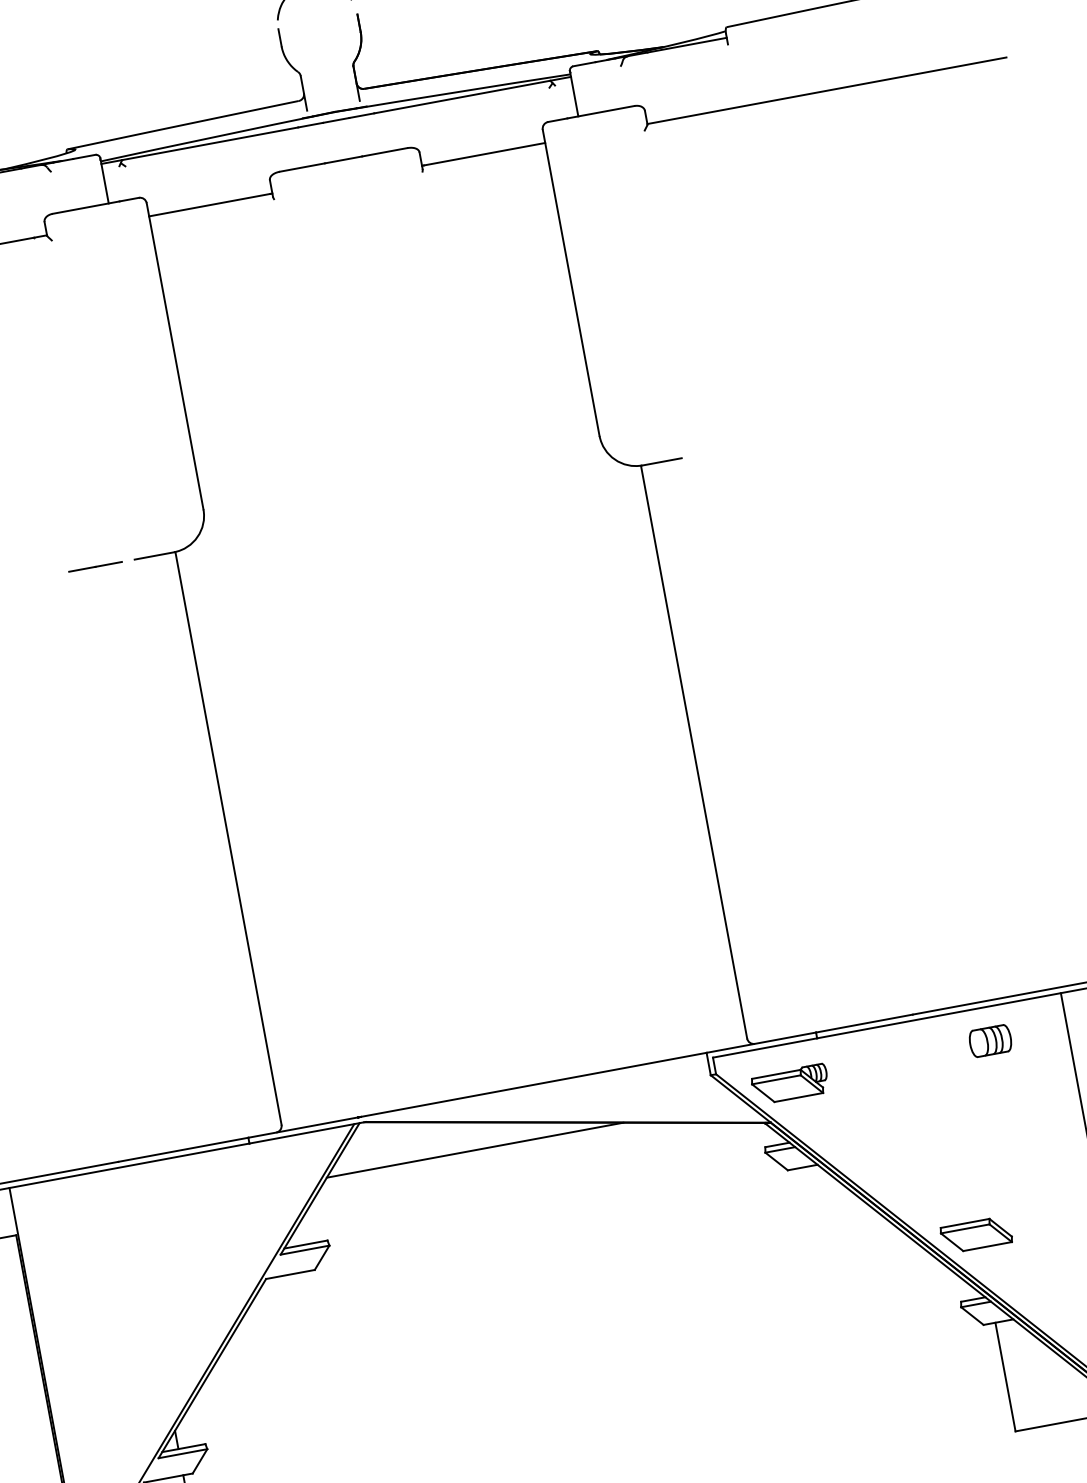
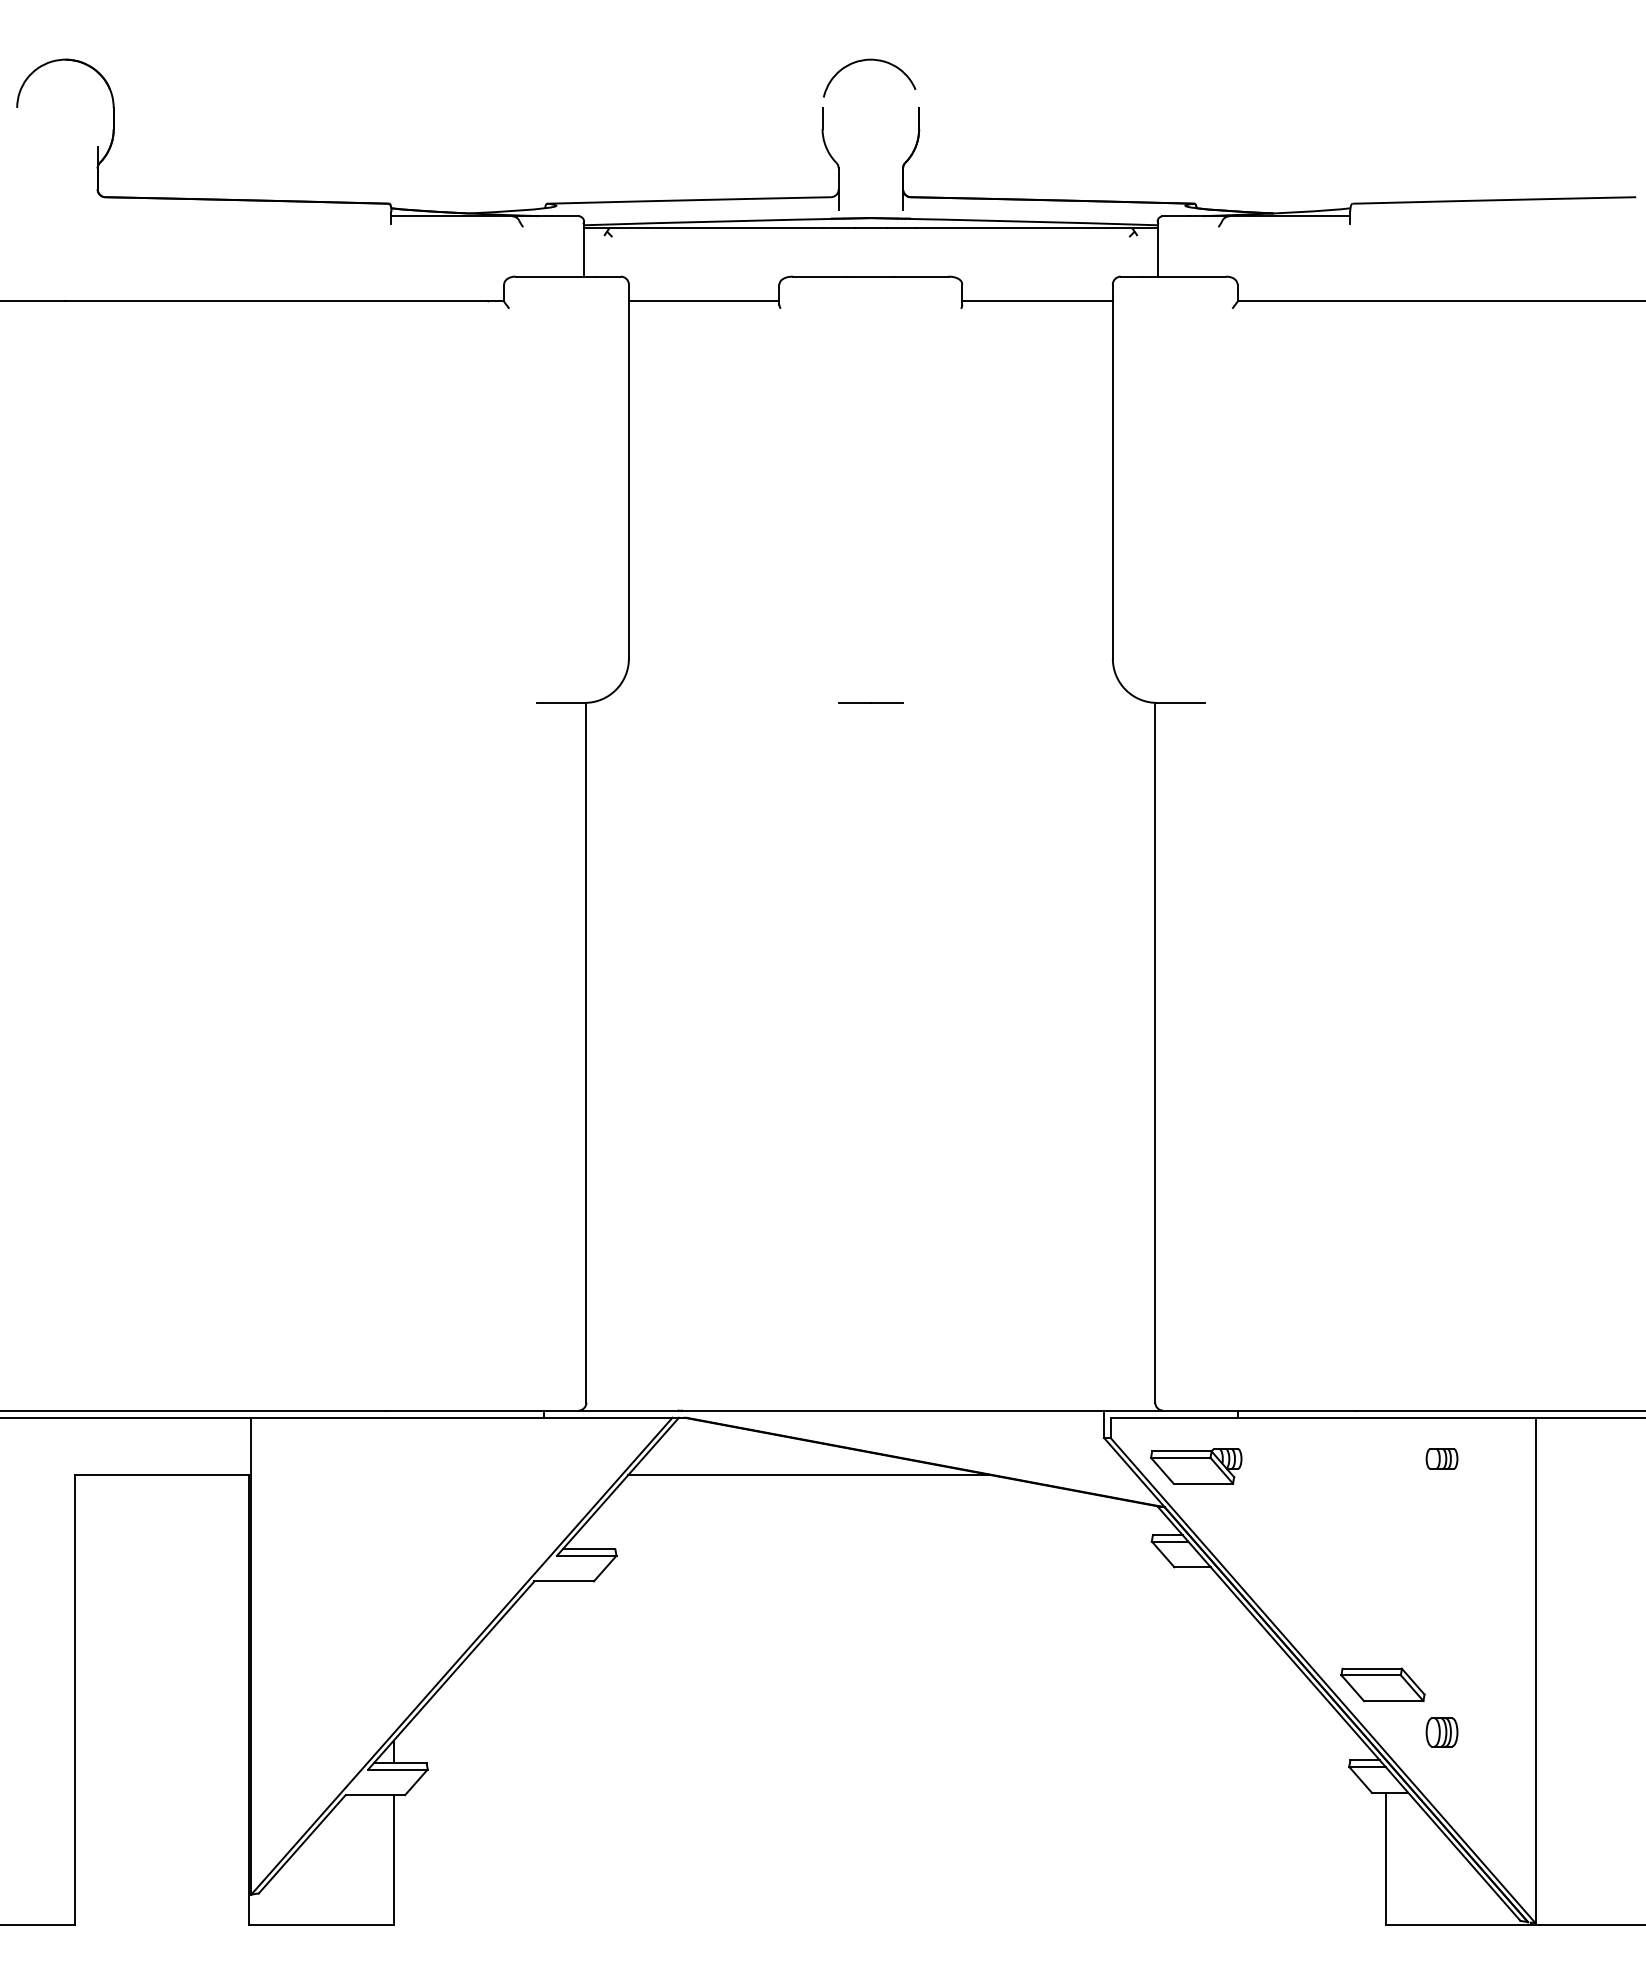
line: (95, 566) -> (870, 702), moved
part: (989, 1040) -> (1441, 1458), size x0.62
part: (1031, 1265) -> (1441, 1732), added

